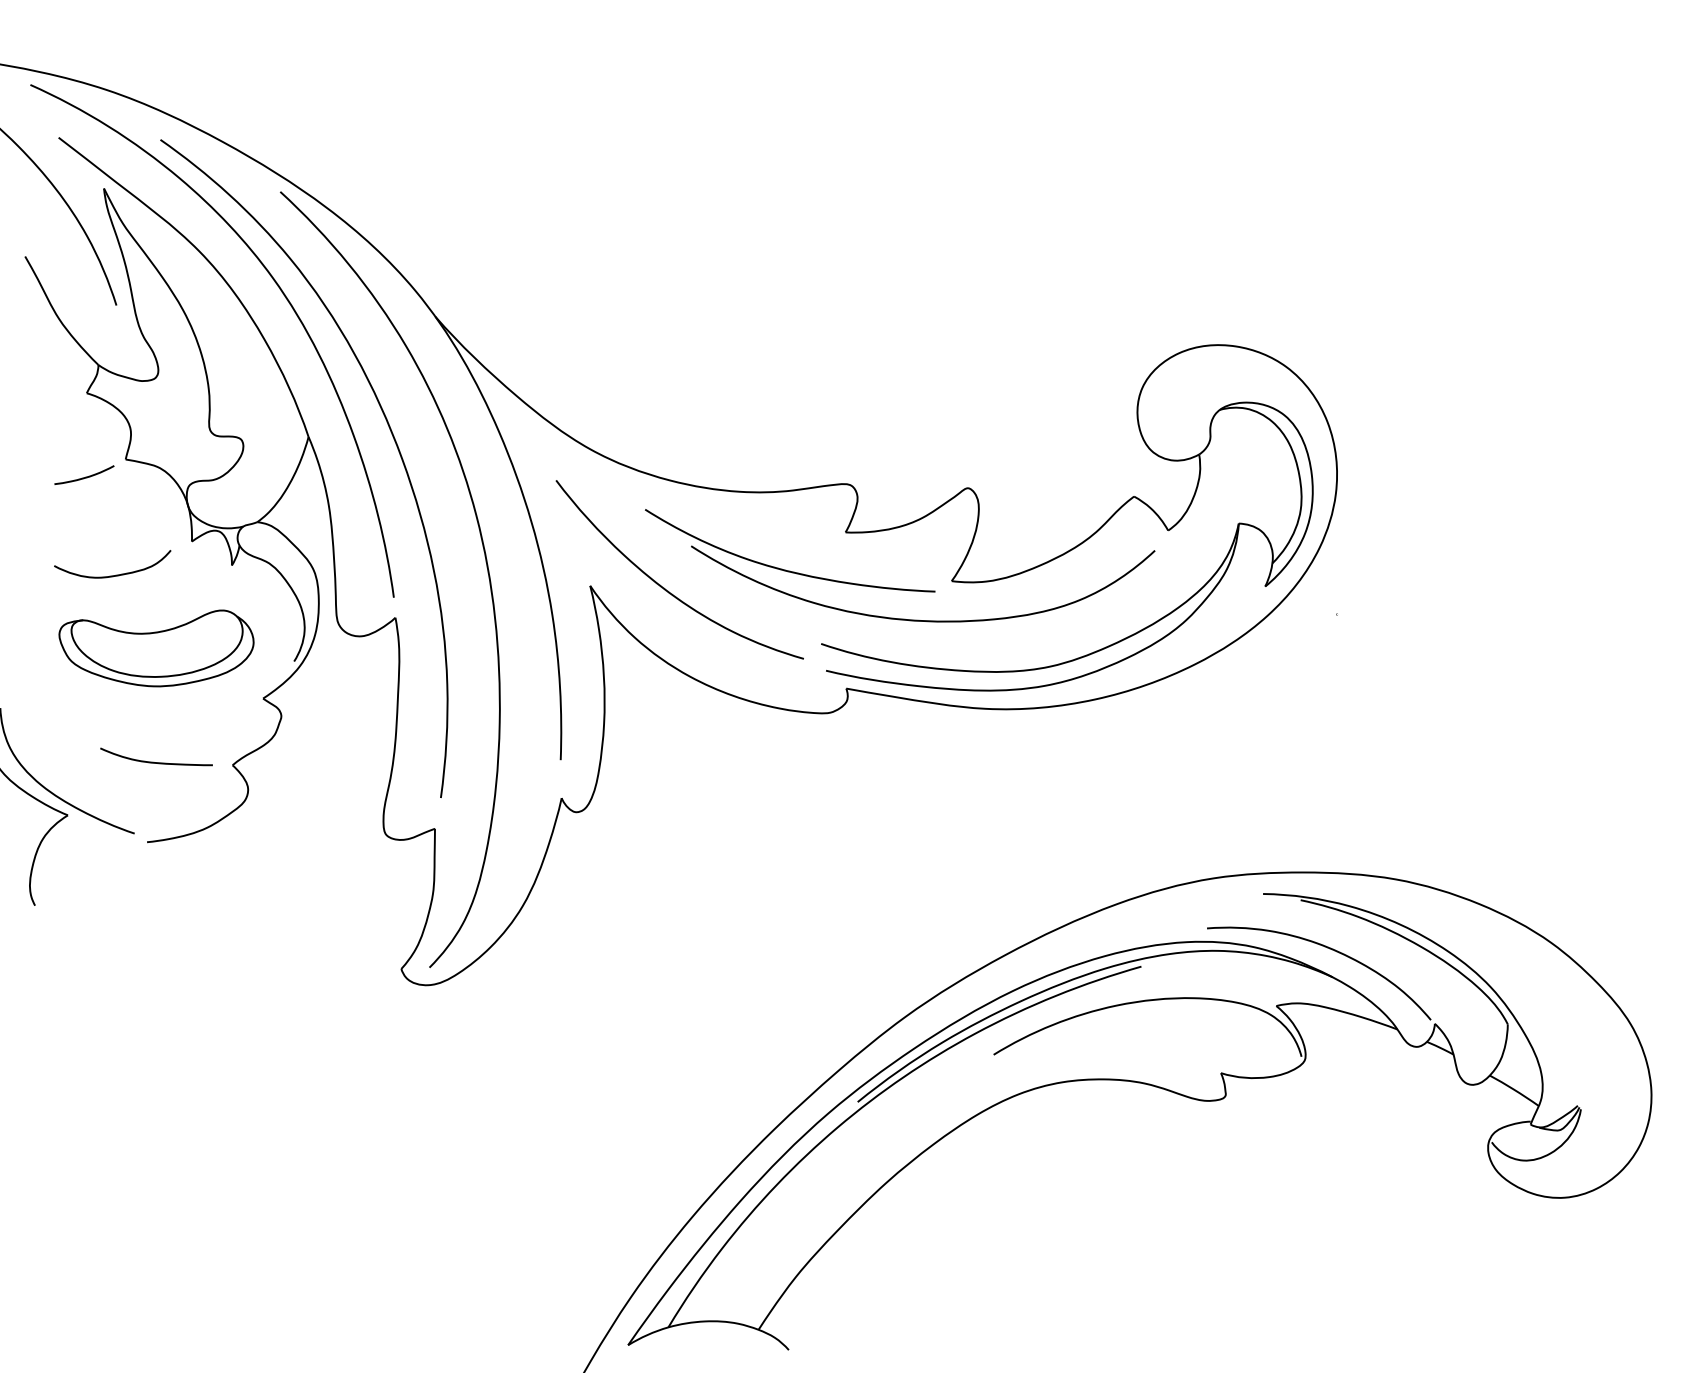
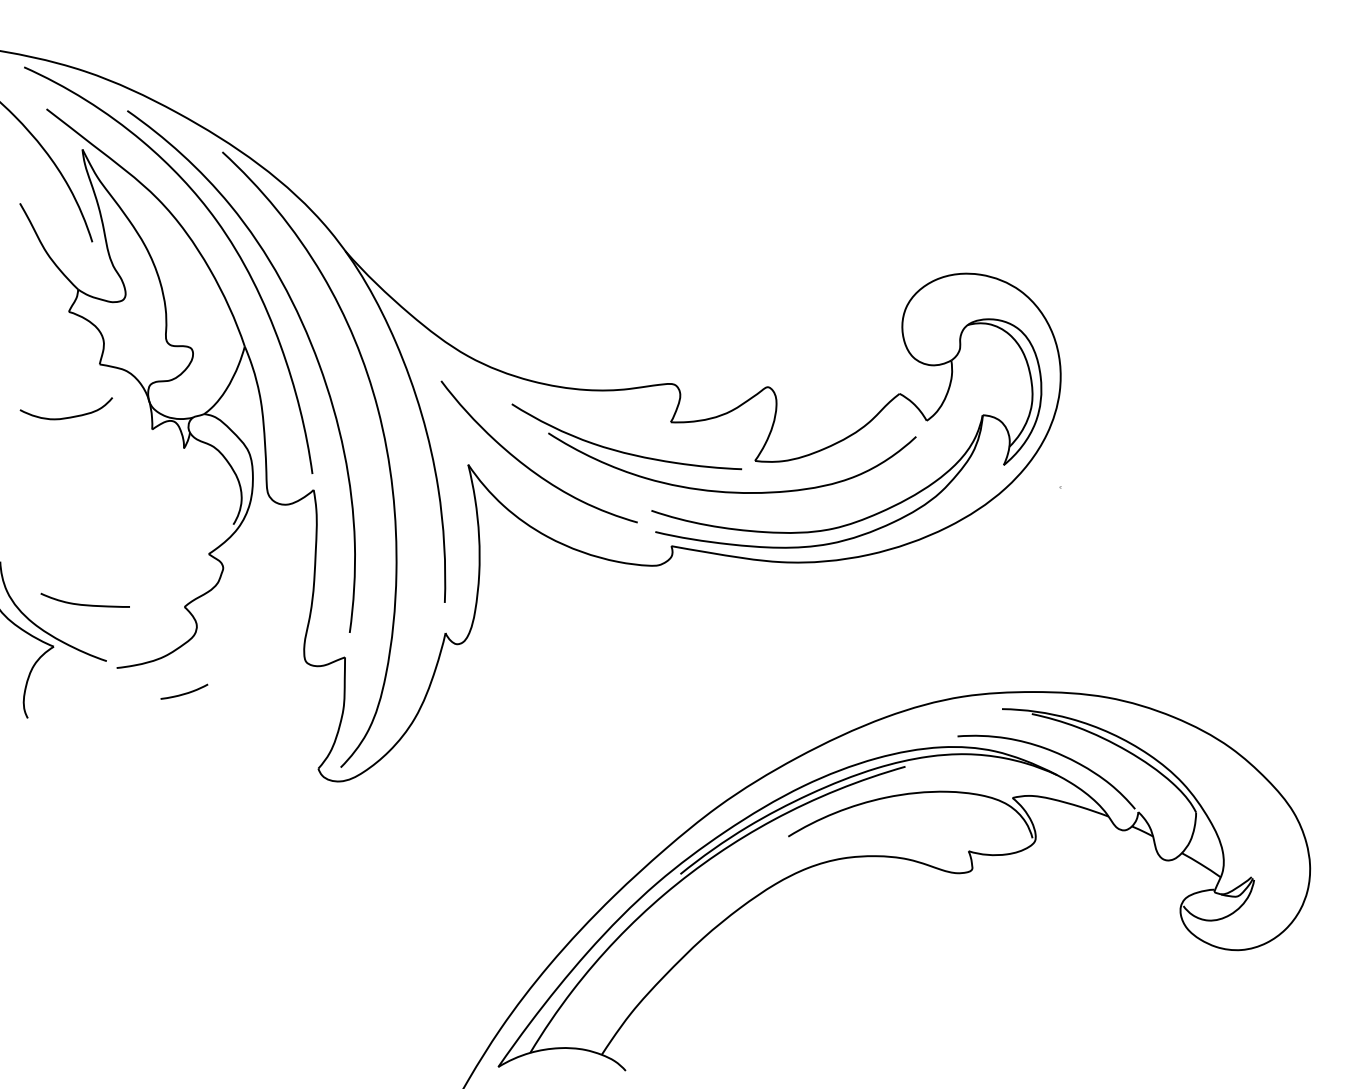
curve: (85, 476) -> (185, 692), moved
curve: (116, 574) -> (69, 416), moved
part: (156, 648) -> (124, 514), removed
curve: (153, 761) -> (82, 603), moved

